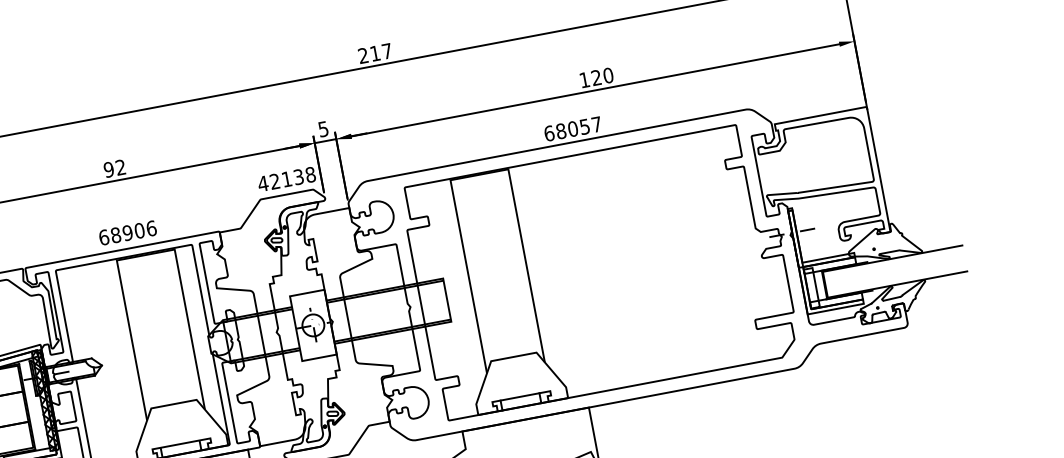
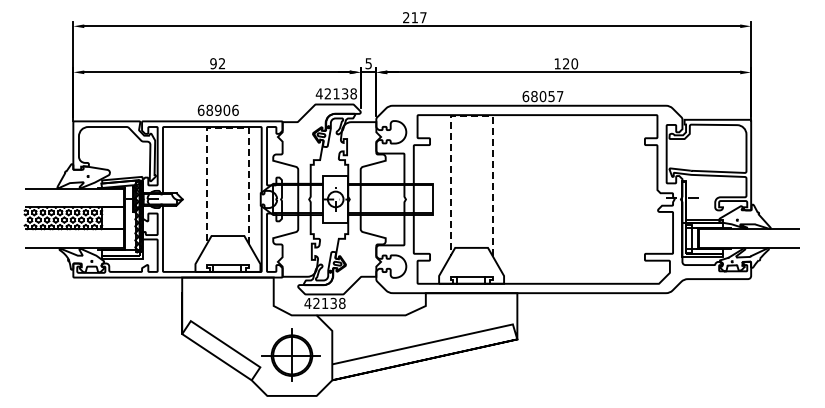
line: (479, 175) -> (471, 116), solid -> dashed
line: (145, 255) -> (227, 128), solid -> dashed

